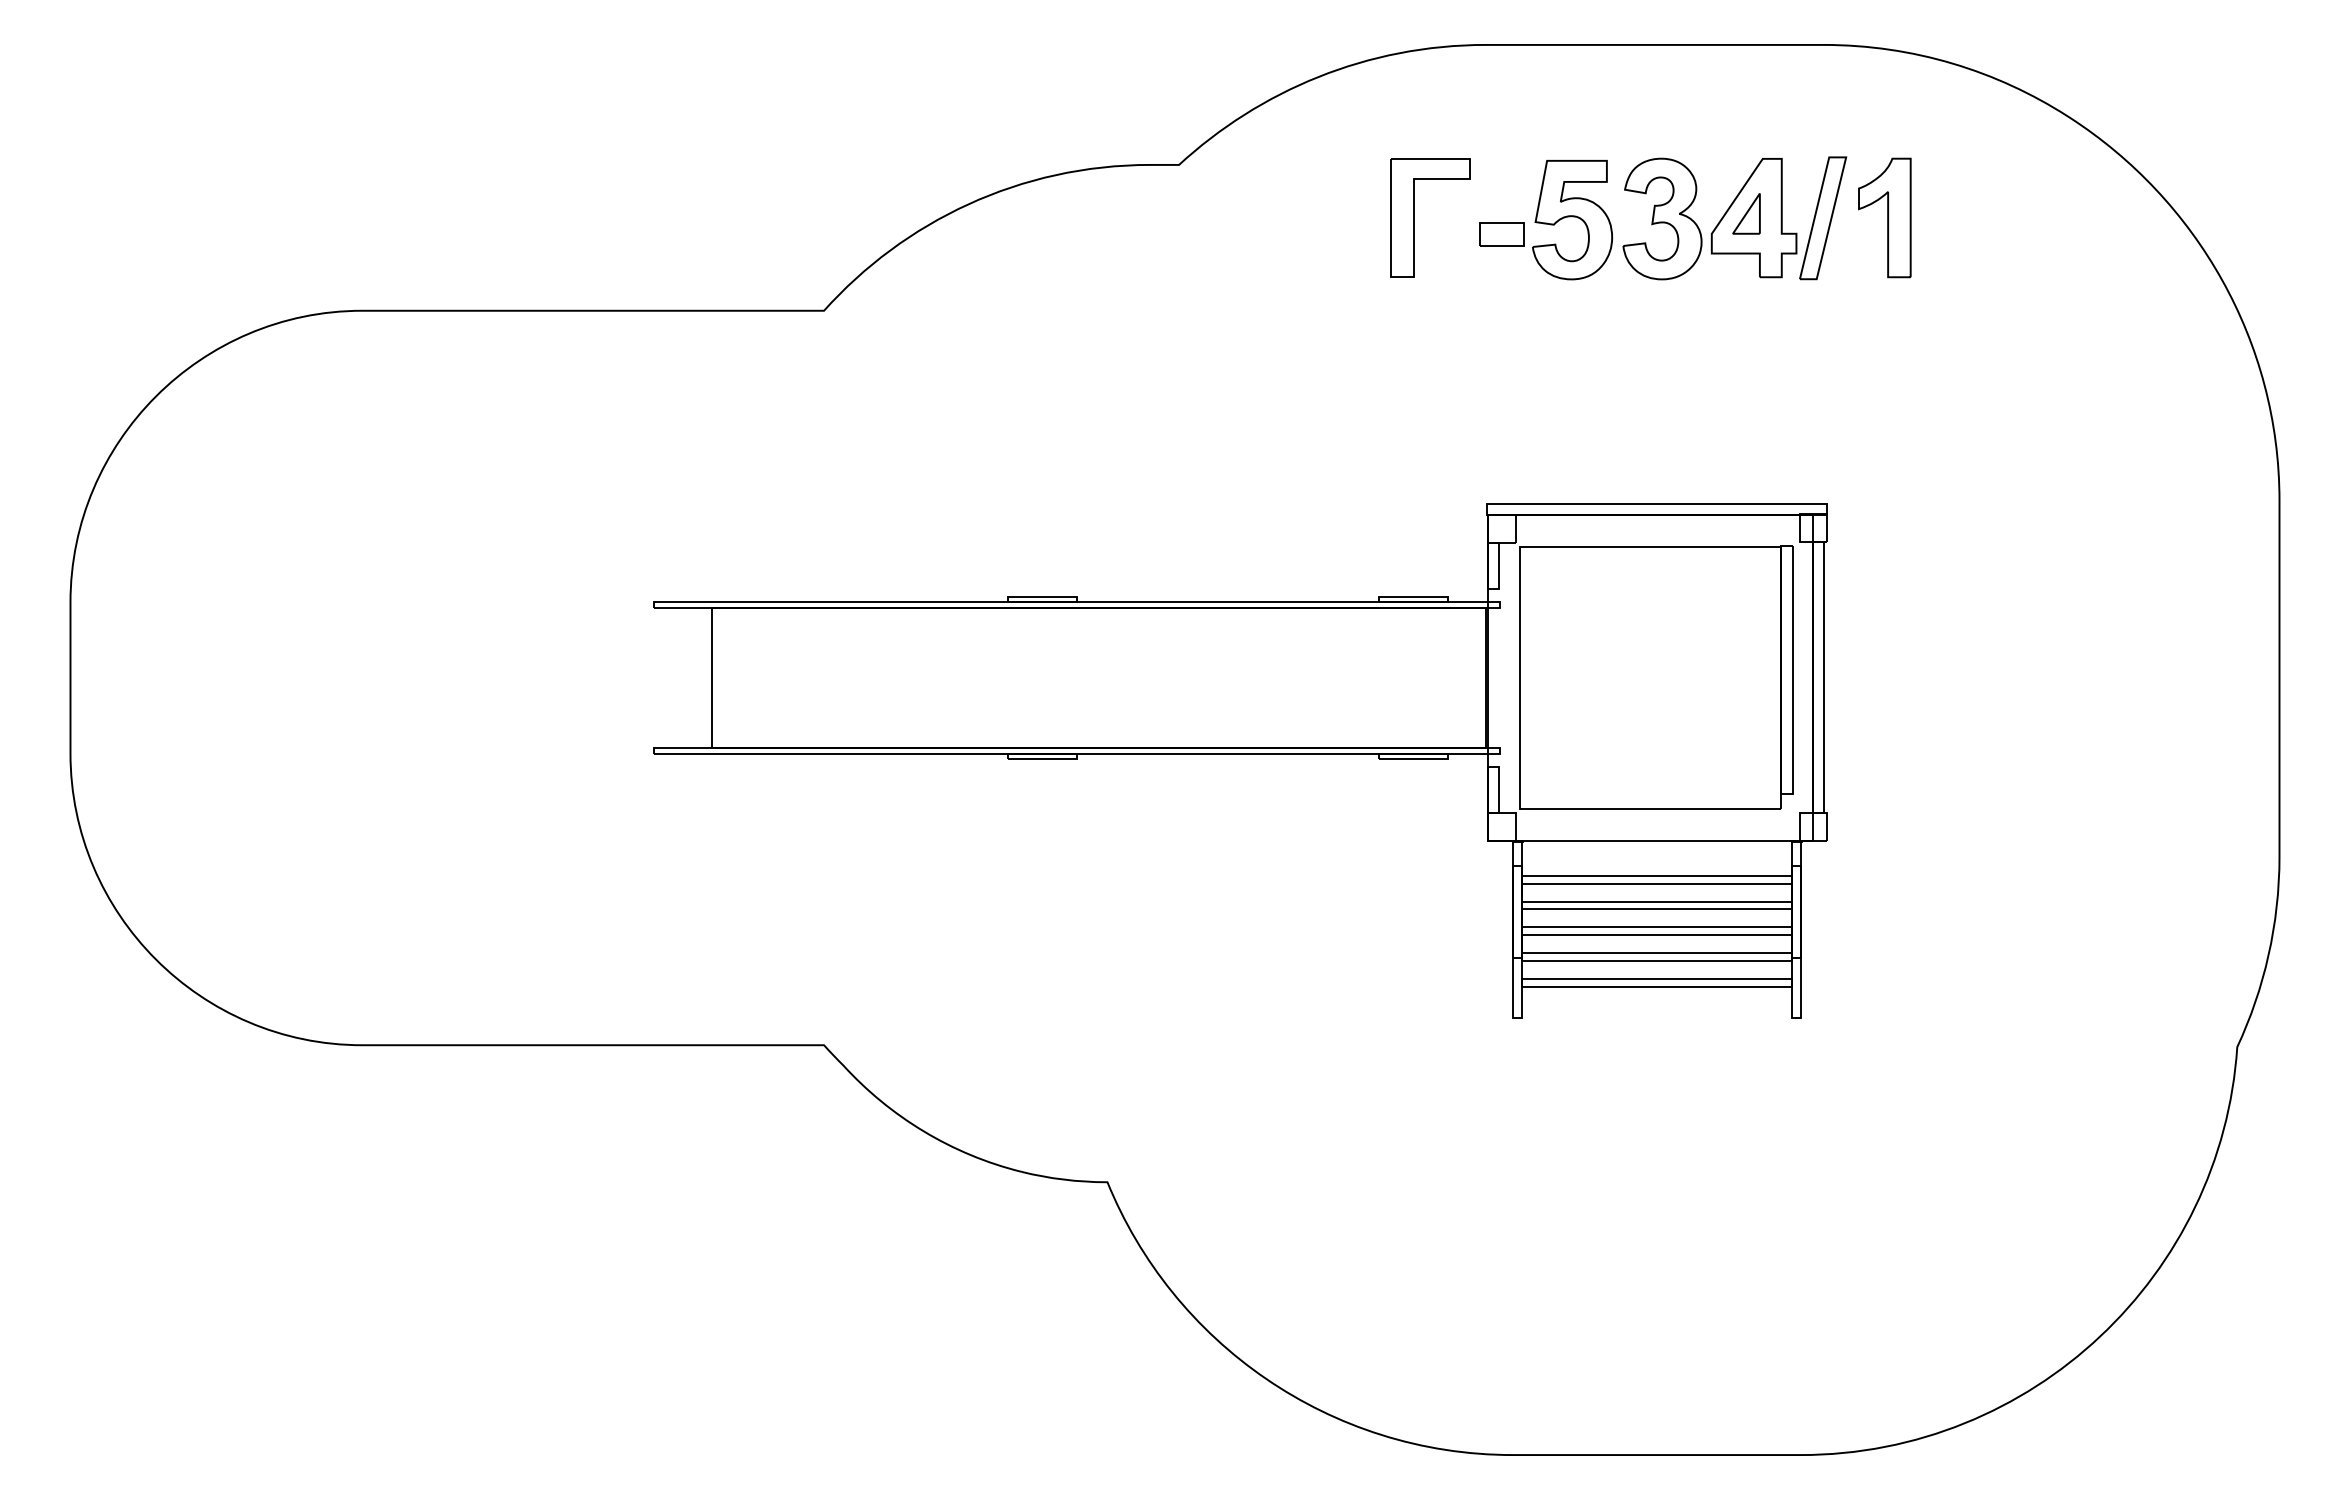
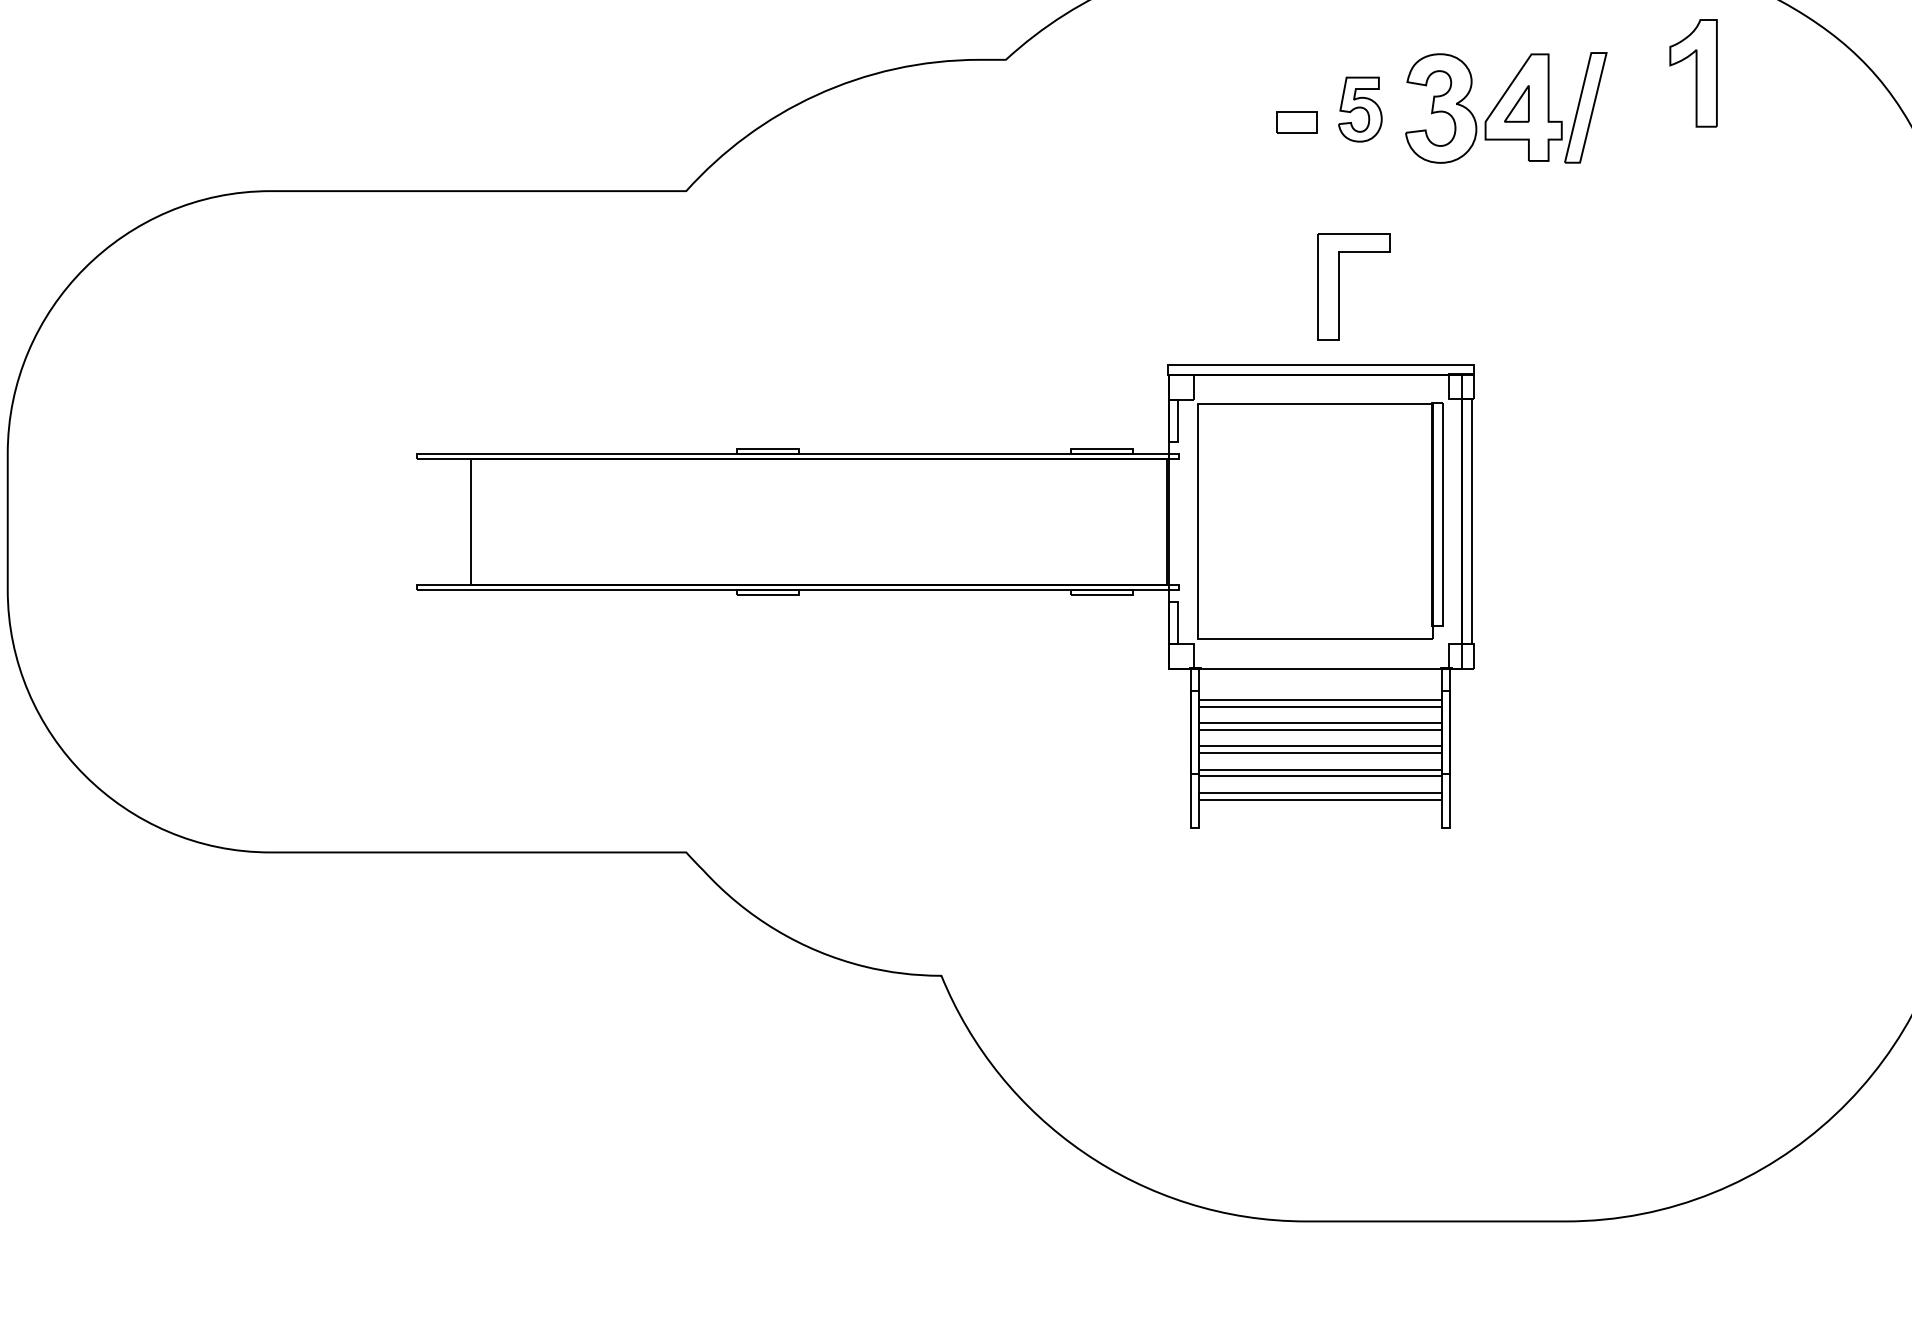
part: (1414, 217) -> (1339, 286), moved
part: (1884, 217) -> (1693, 72), moved
part: (1572, 220) -> (1360, 109), size x0.6
part: (1240, 760) -> (945, 596), moved

